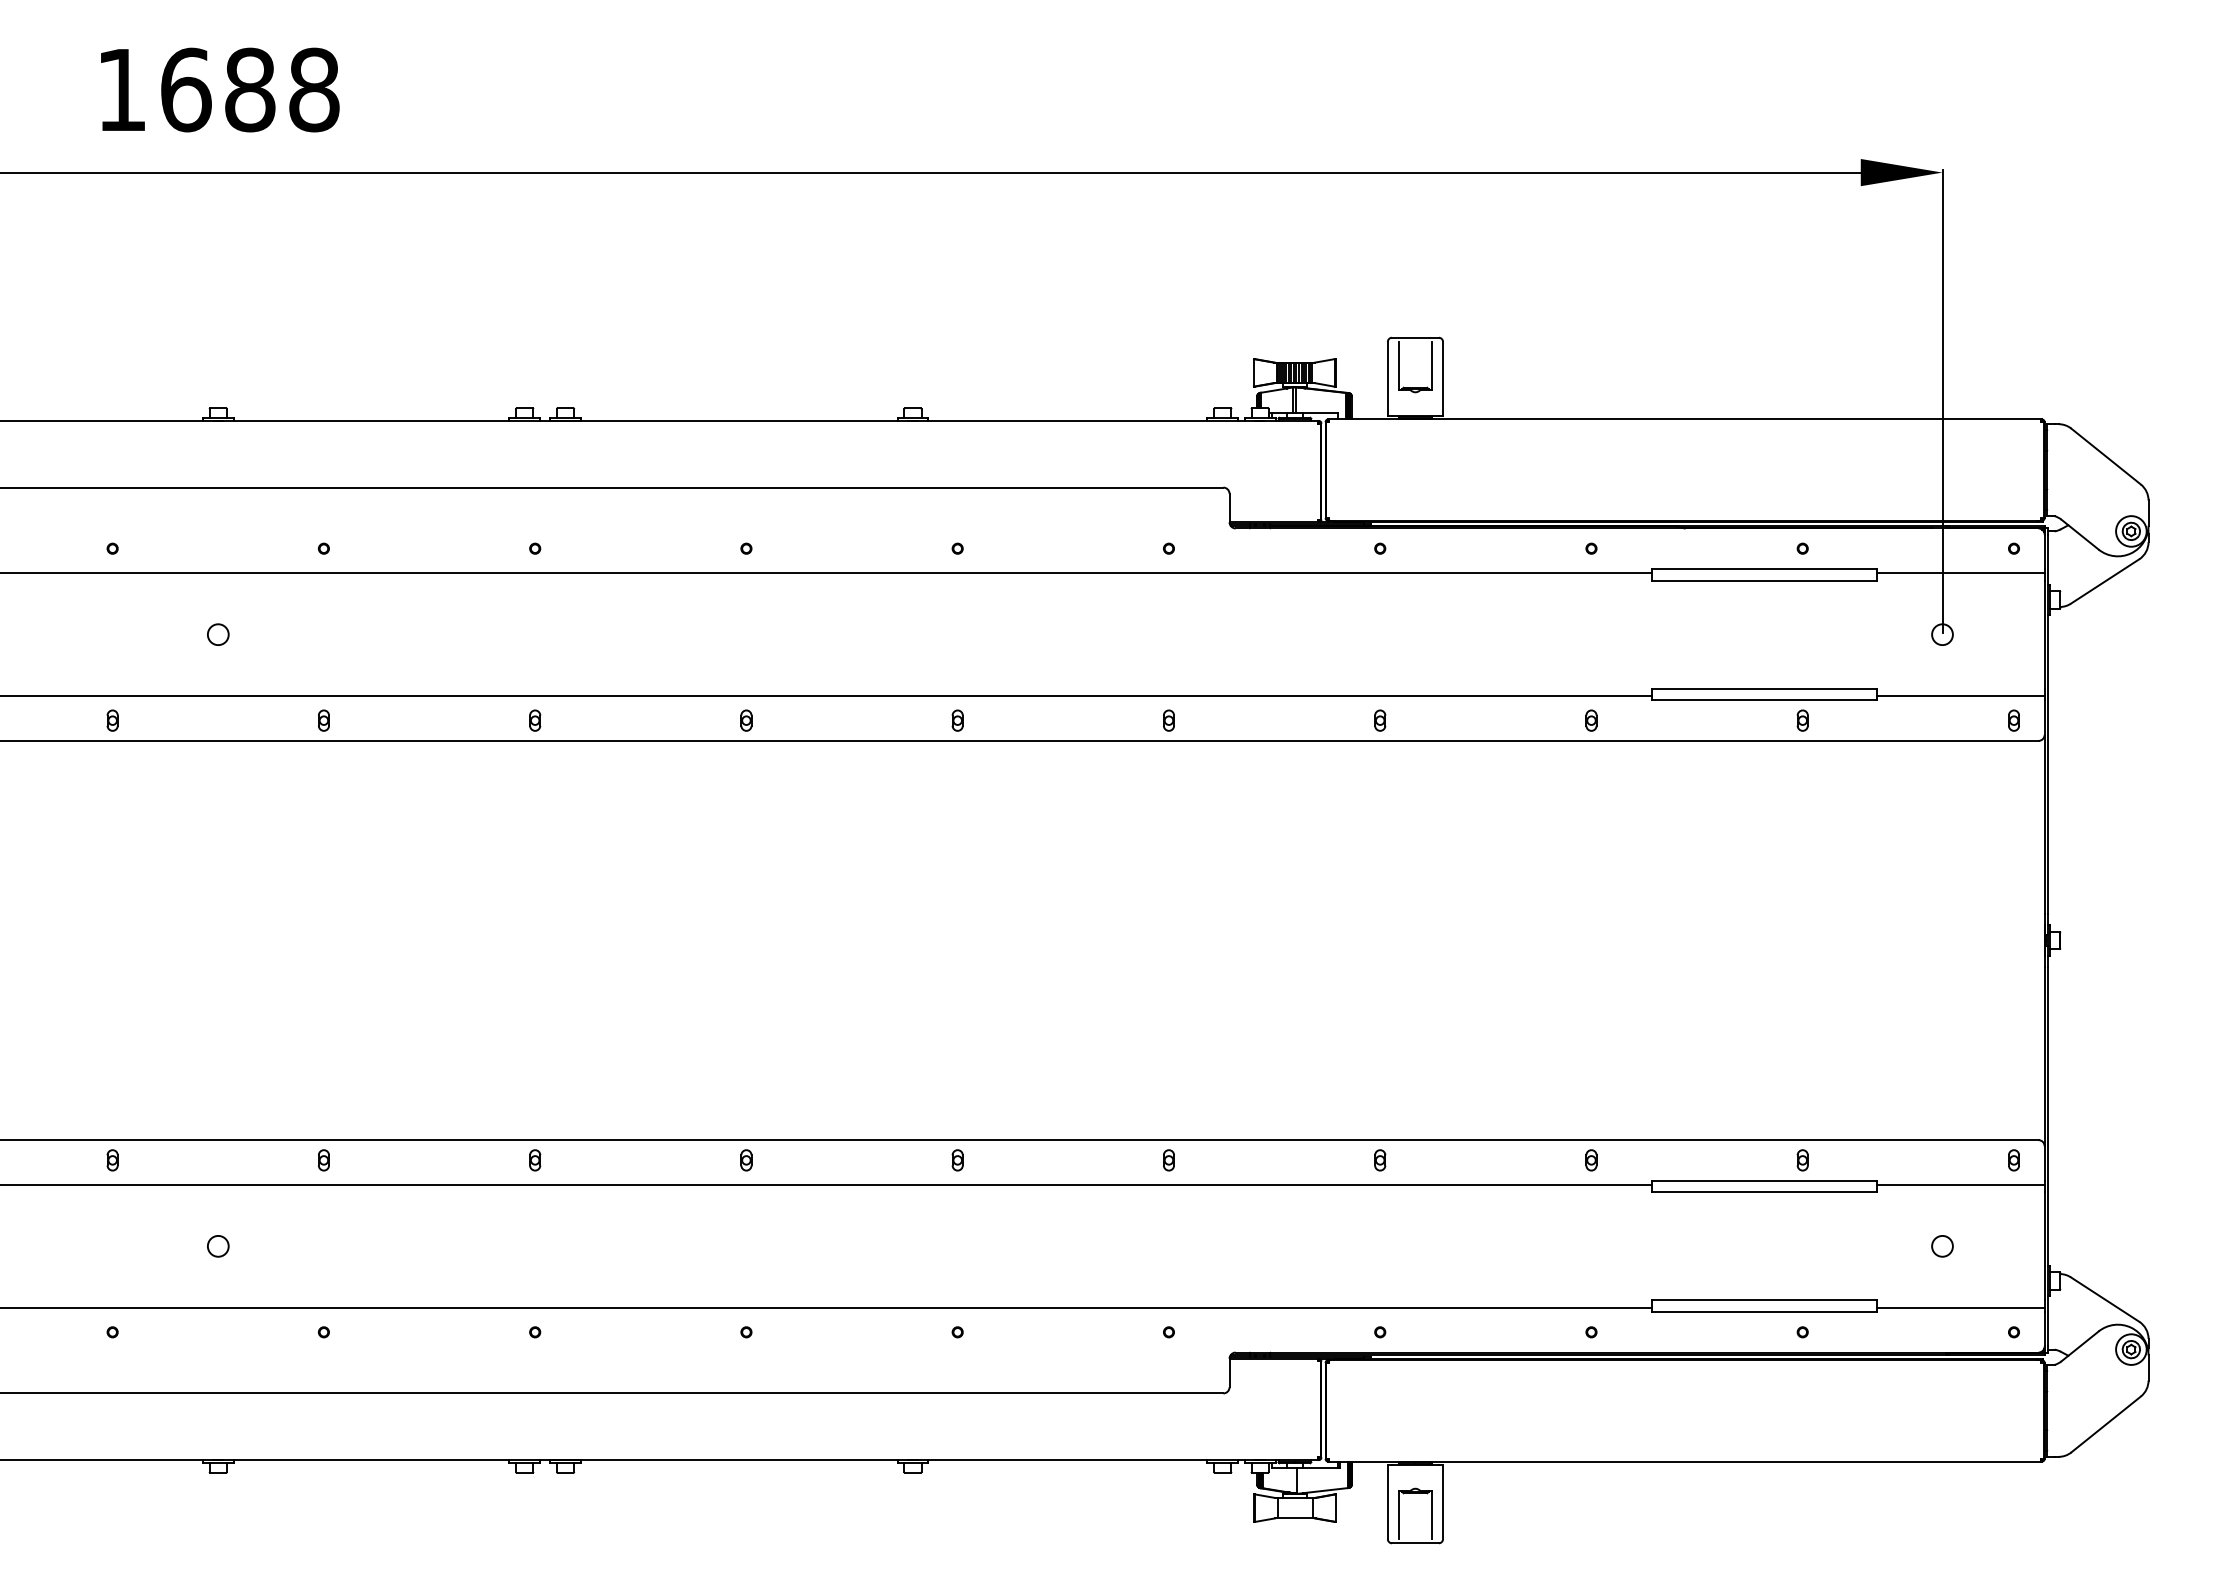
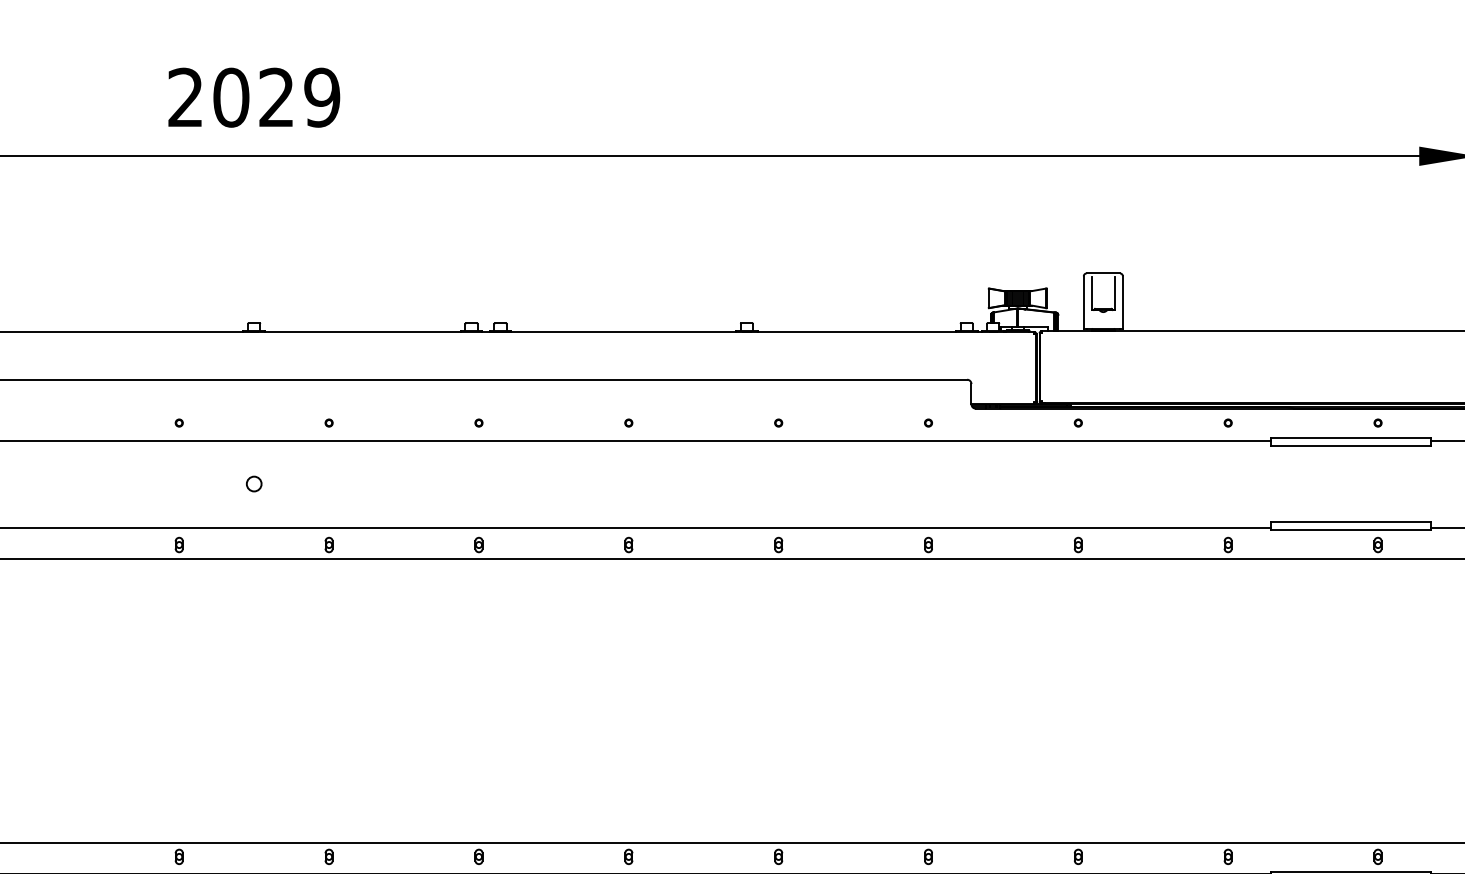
text: (218, 89) -> (254, 97), 1688 -> 2029

